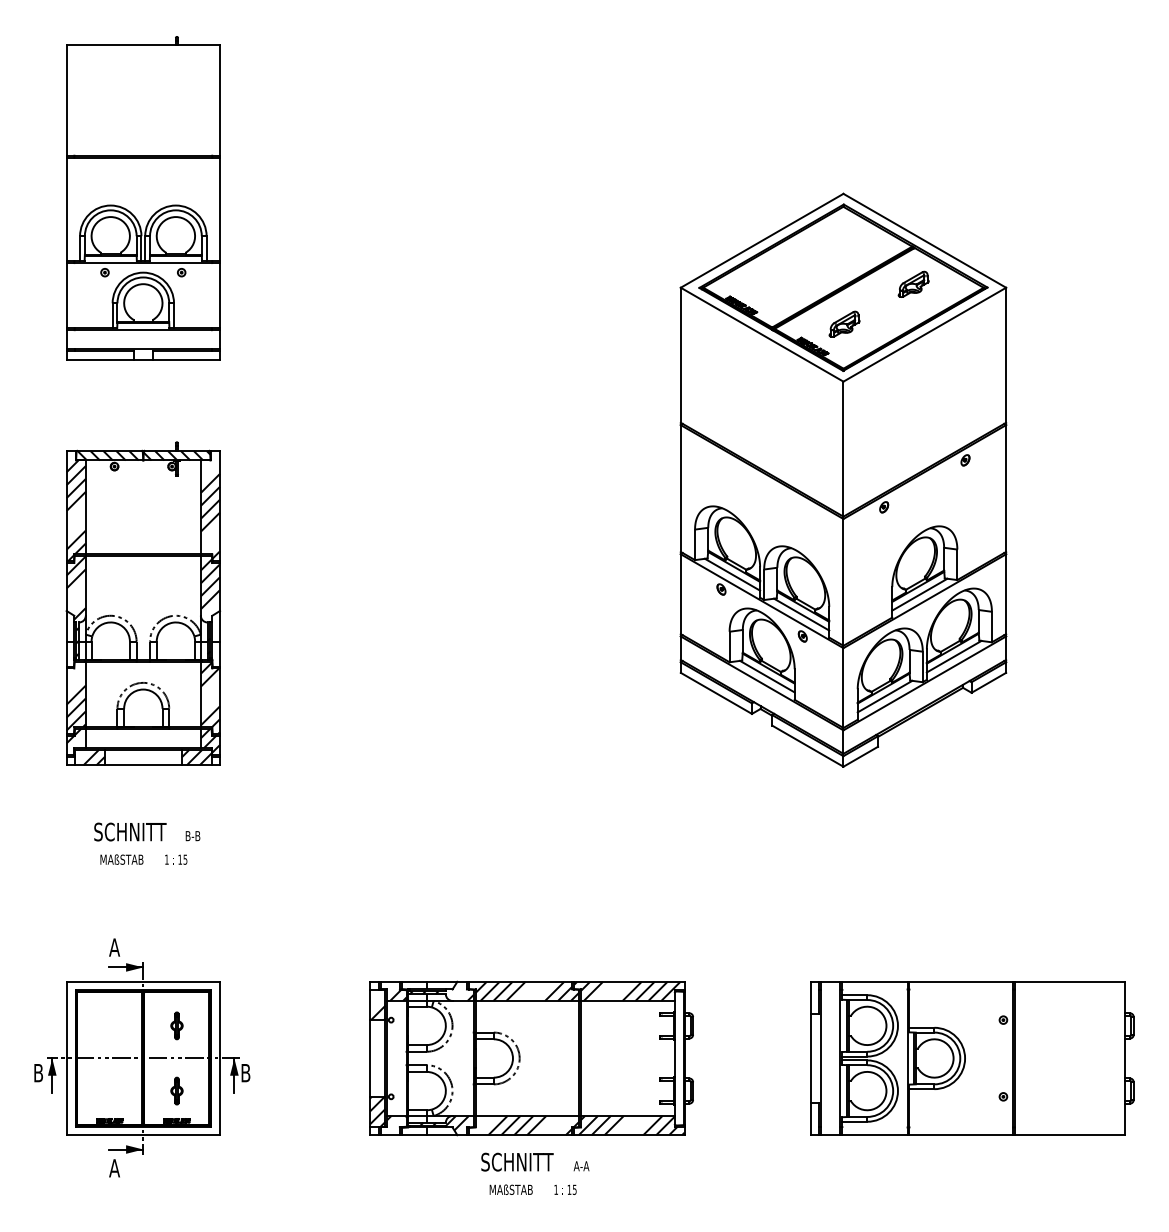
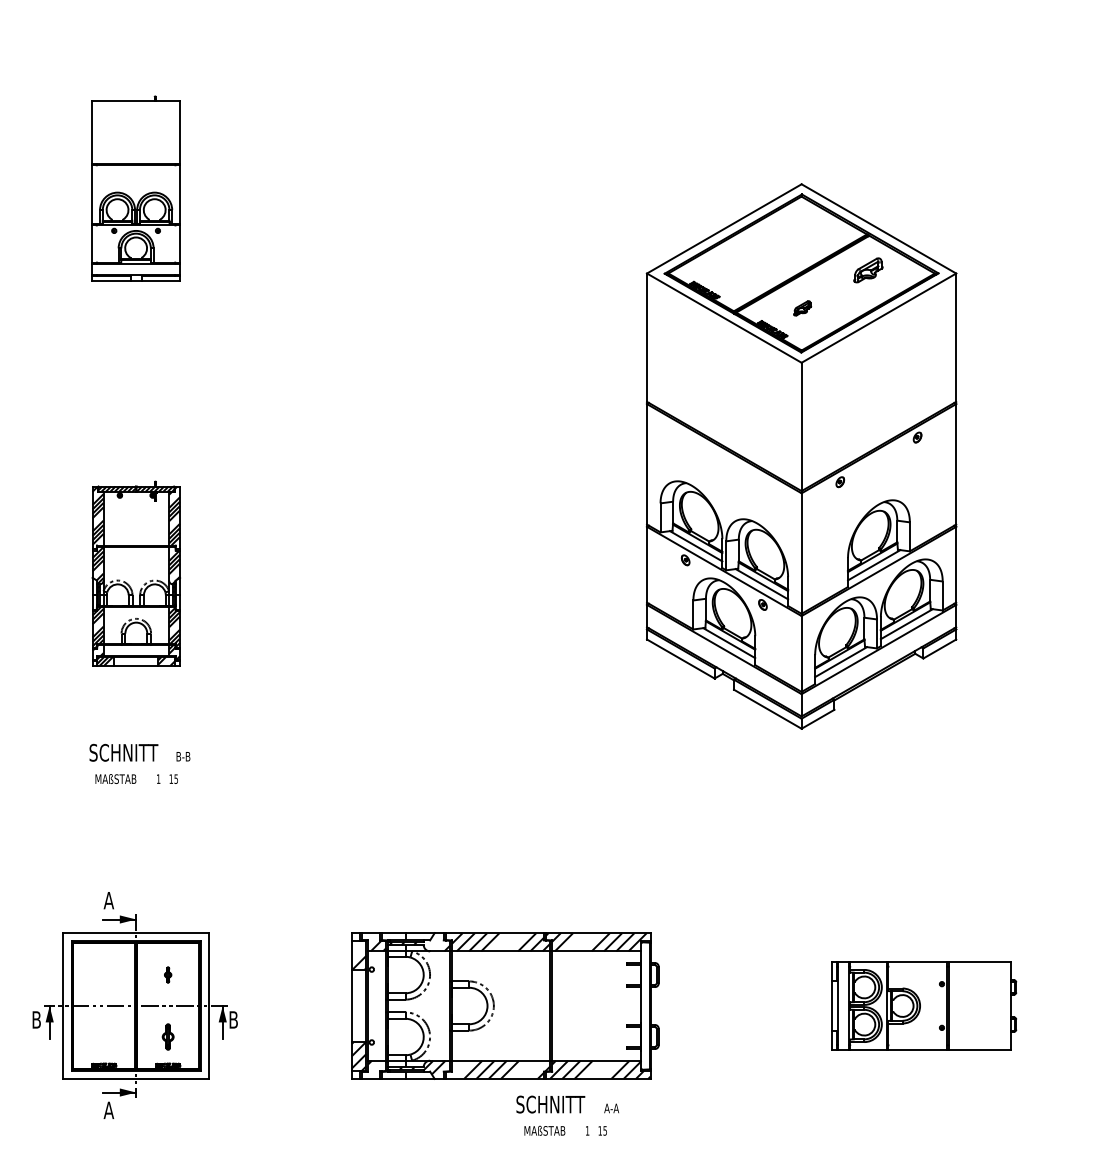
part: (142, 198) -> (135, 188), size x0.6
part: (844, 324) -> (802, 308), size x0.6
part: (143, 603) -> (136, 573), size x0.6
text: (146, 843) -> (139, 763), moved
part: (176, 1025) -> (167, 974), size x0.6
part: (972, 1057) -> (924, 1005), size x0.6
text: (535, 1173) -> (567, 1115), moved

